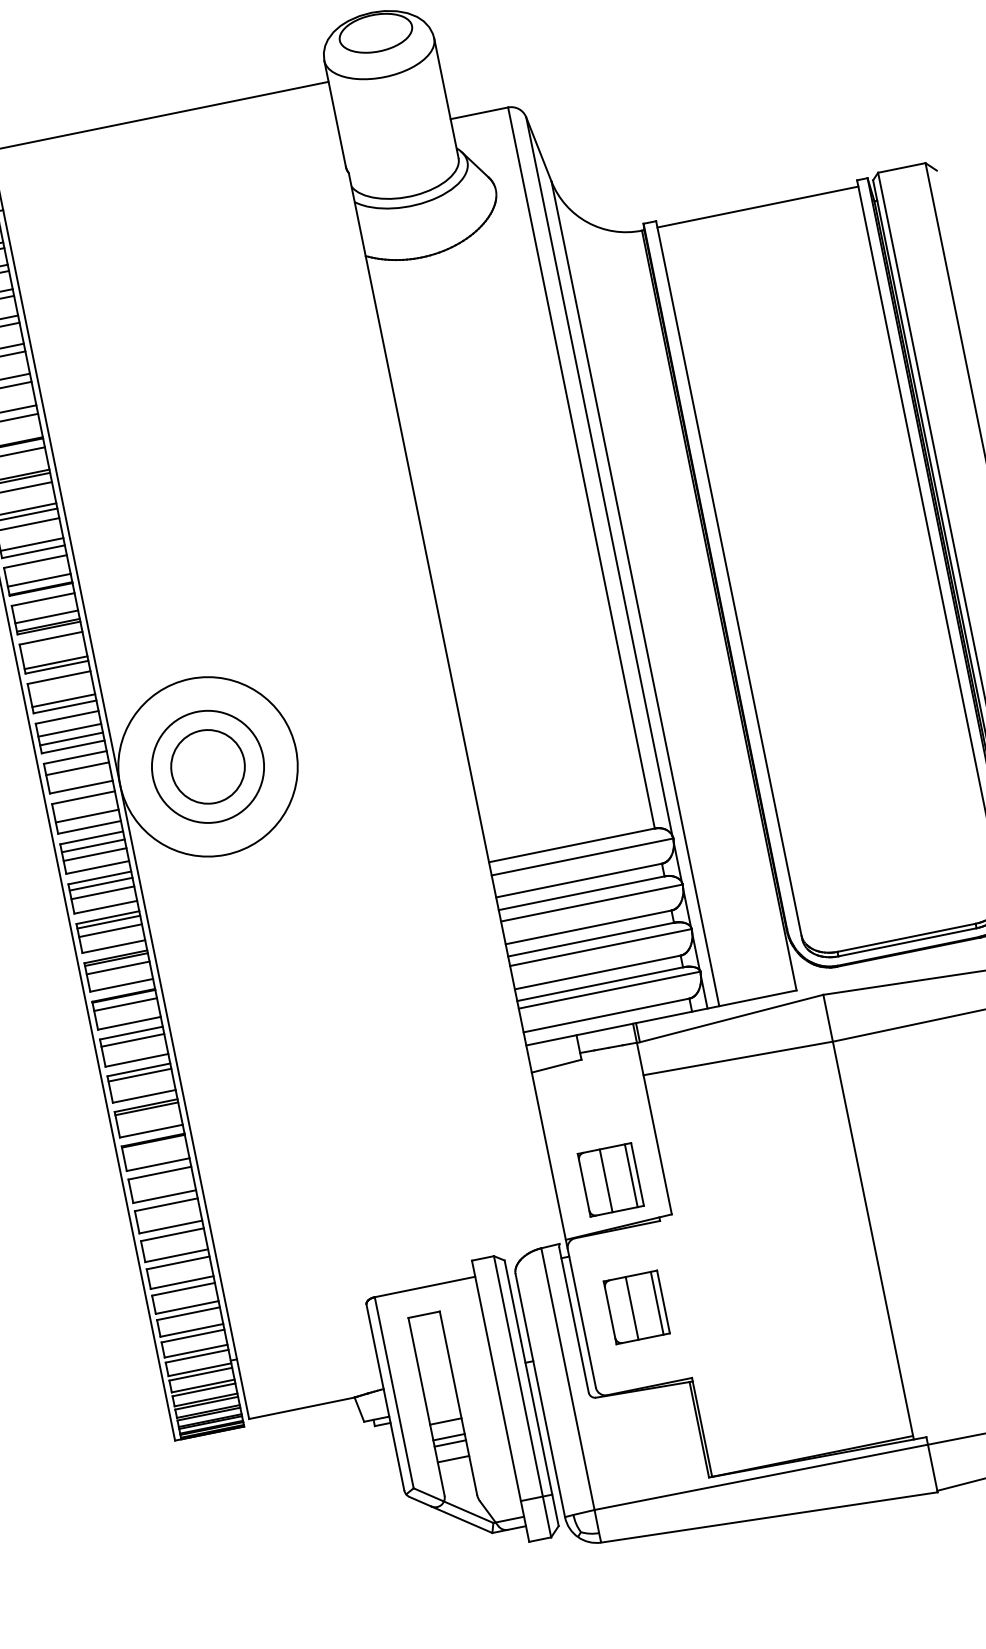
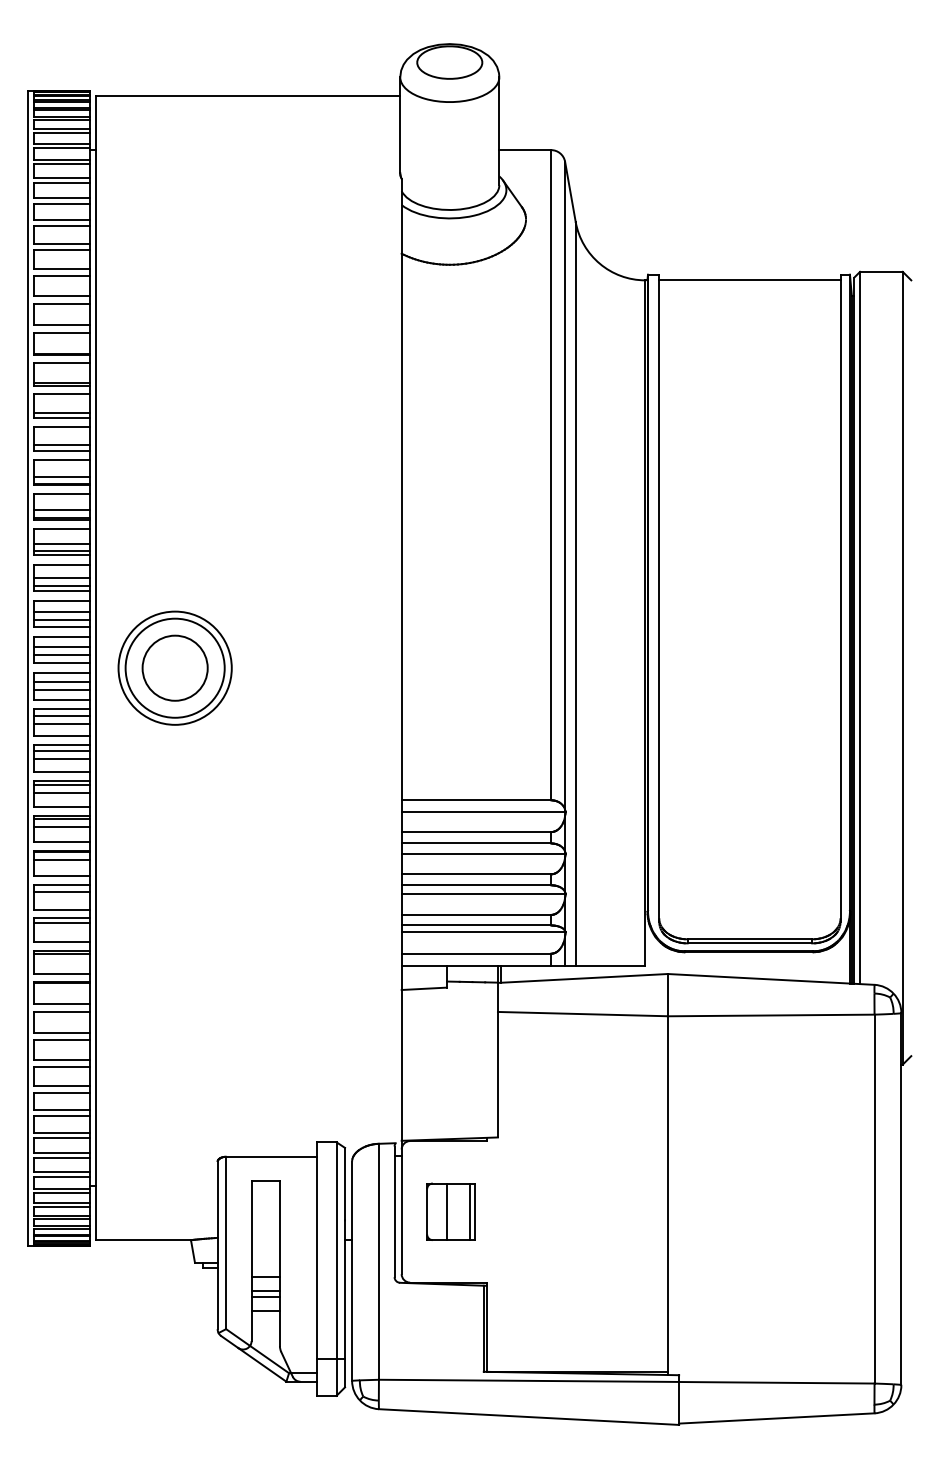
line: (53, 654) -> (61, 543), added
line: (61, 691) -> (61, 577), added
circle: (207, 766) -> (174, 667), size x0.71
line: (78, 777) -> (61, 654), added
line: (84, 807) -> (61, 681), added
part: (610, 1179) -> (450, 1096), removed

